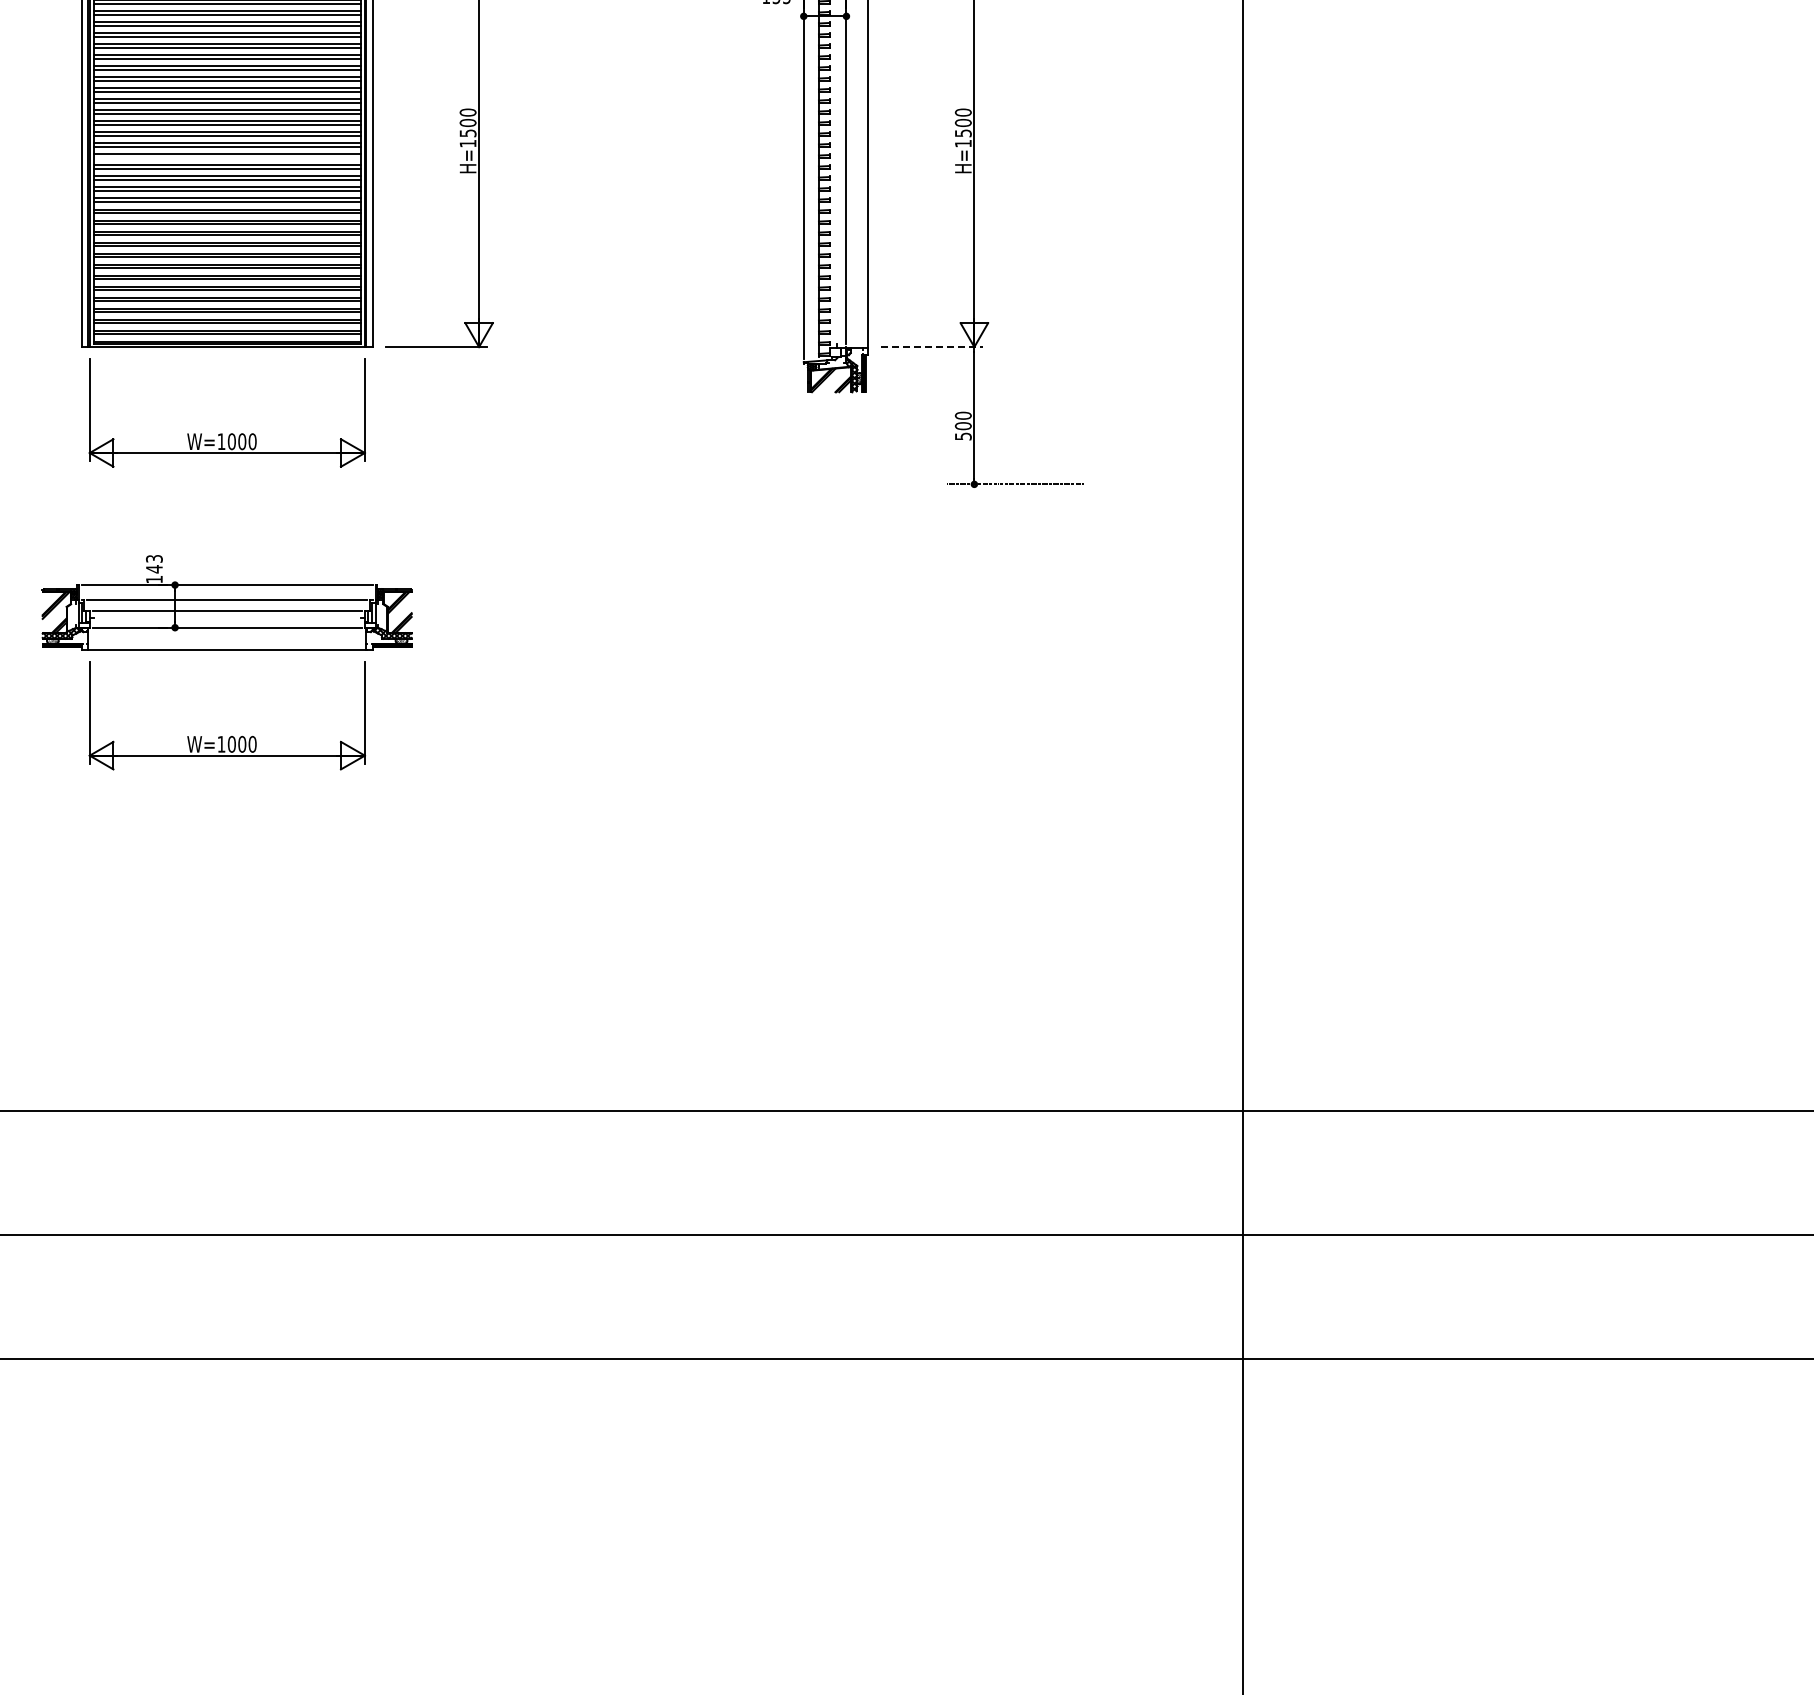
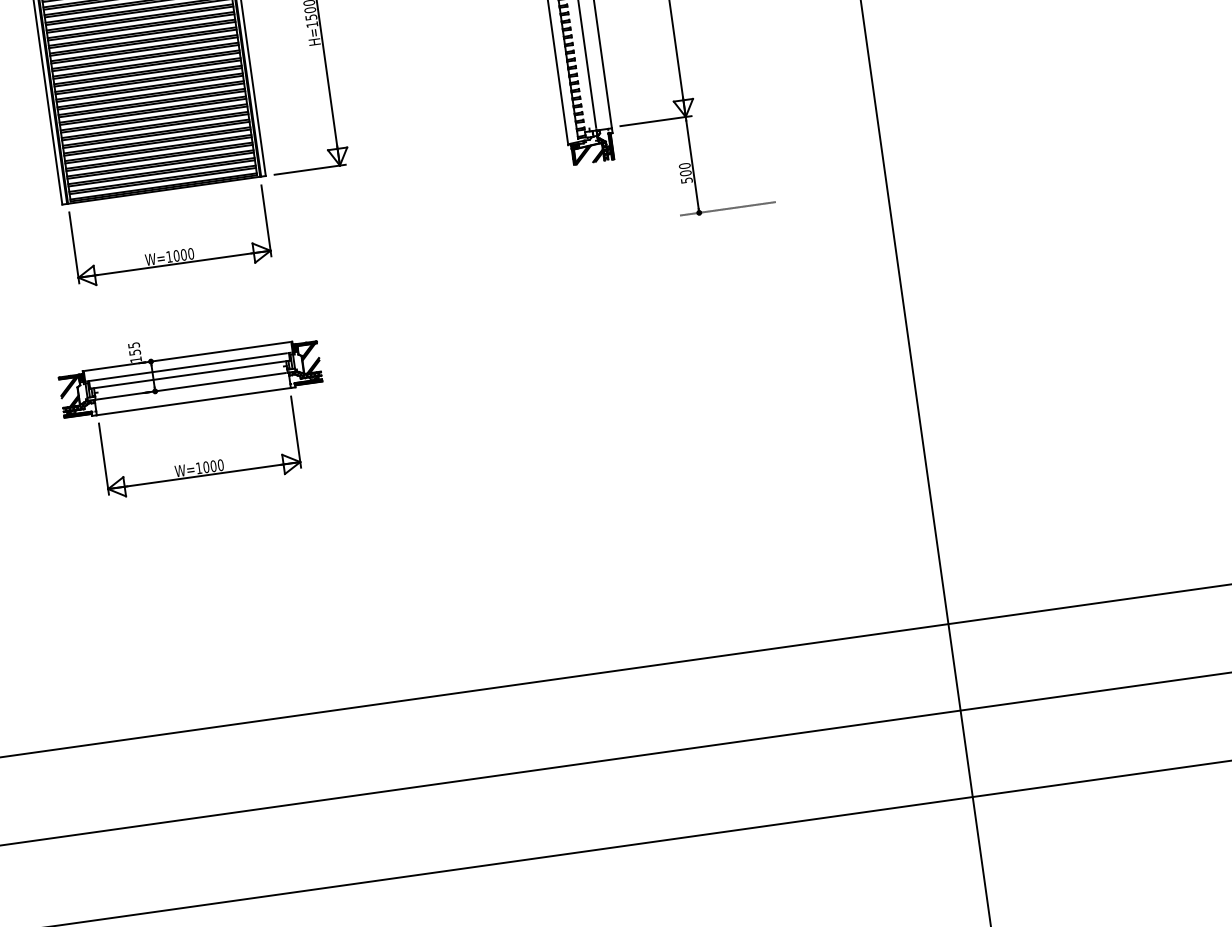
line: (226, 157) -> (144, 58), added
line: (931, 347) -> (655, 121), dashed -> solid
text: (154, 564) -> (134, 349), 143 -> 155

